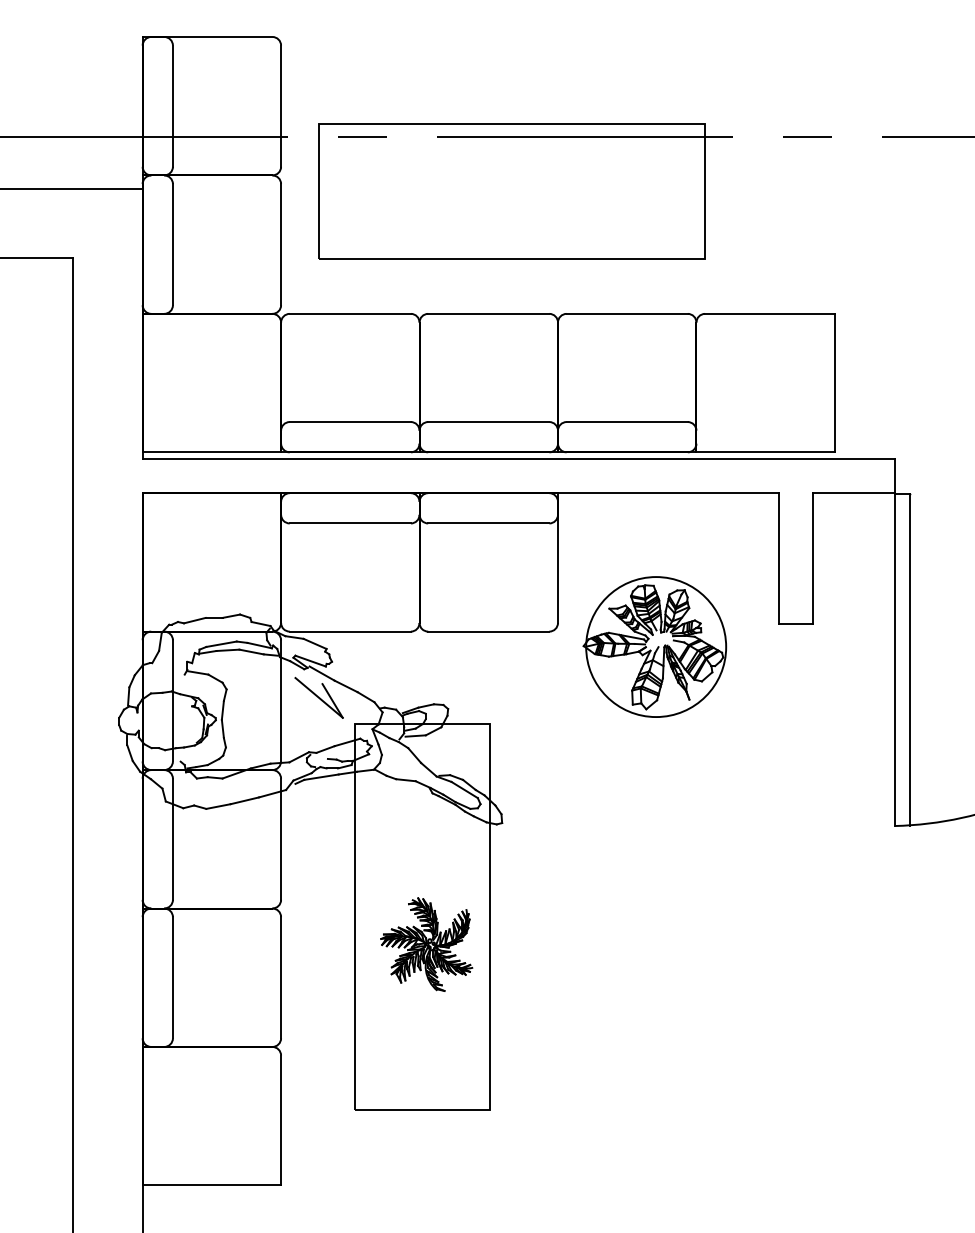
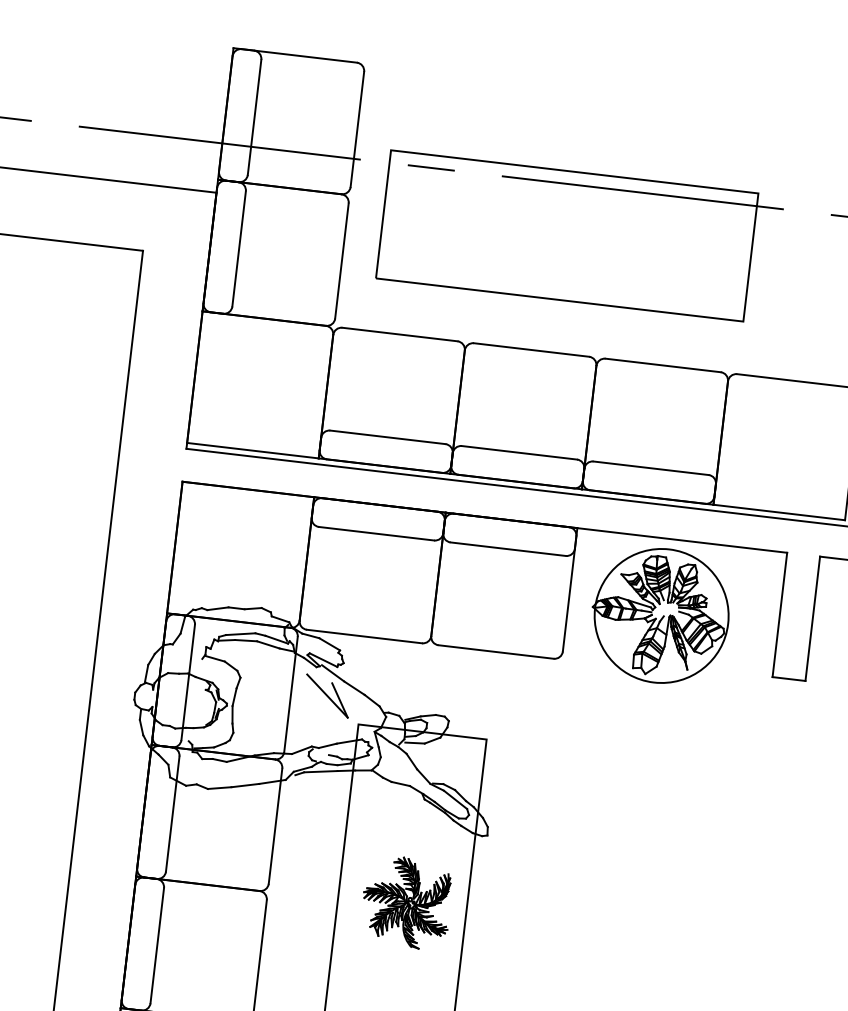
part: (654, 646) -> (660, 615), moved
part: (426, 944) -> (406, 902), moved

